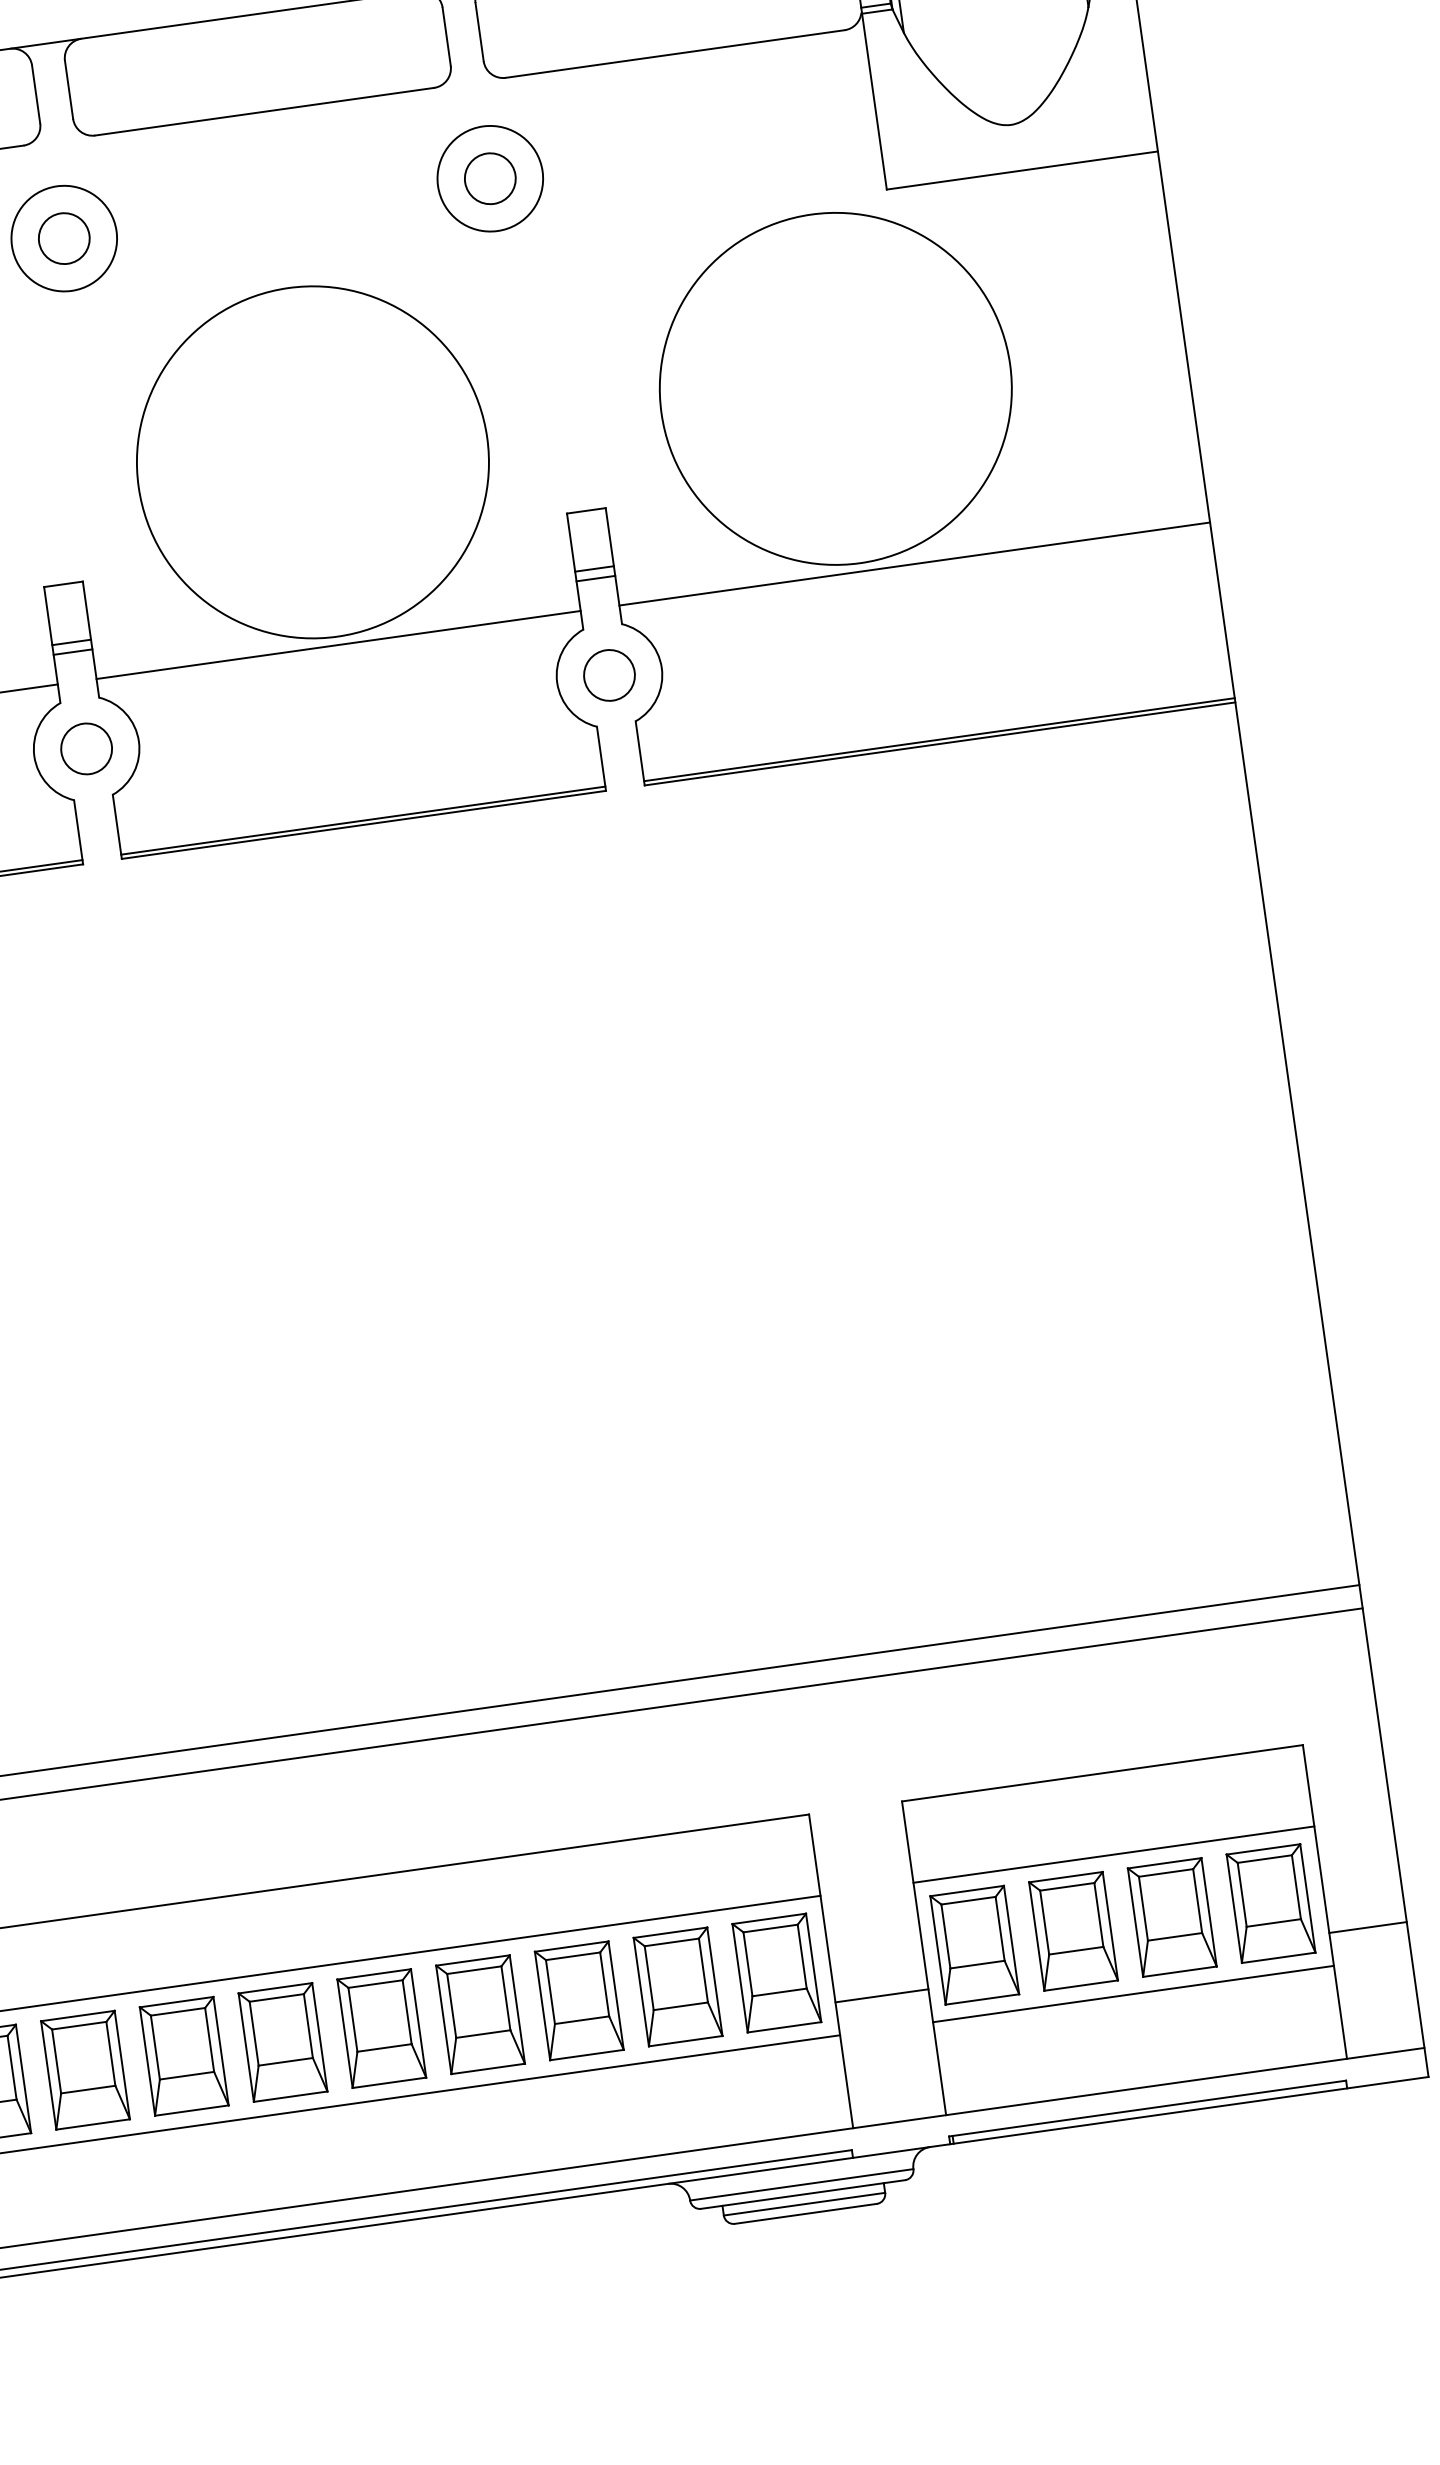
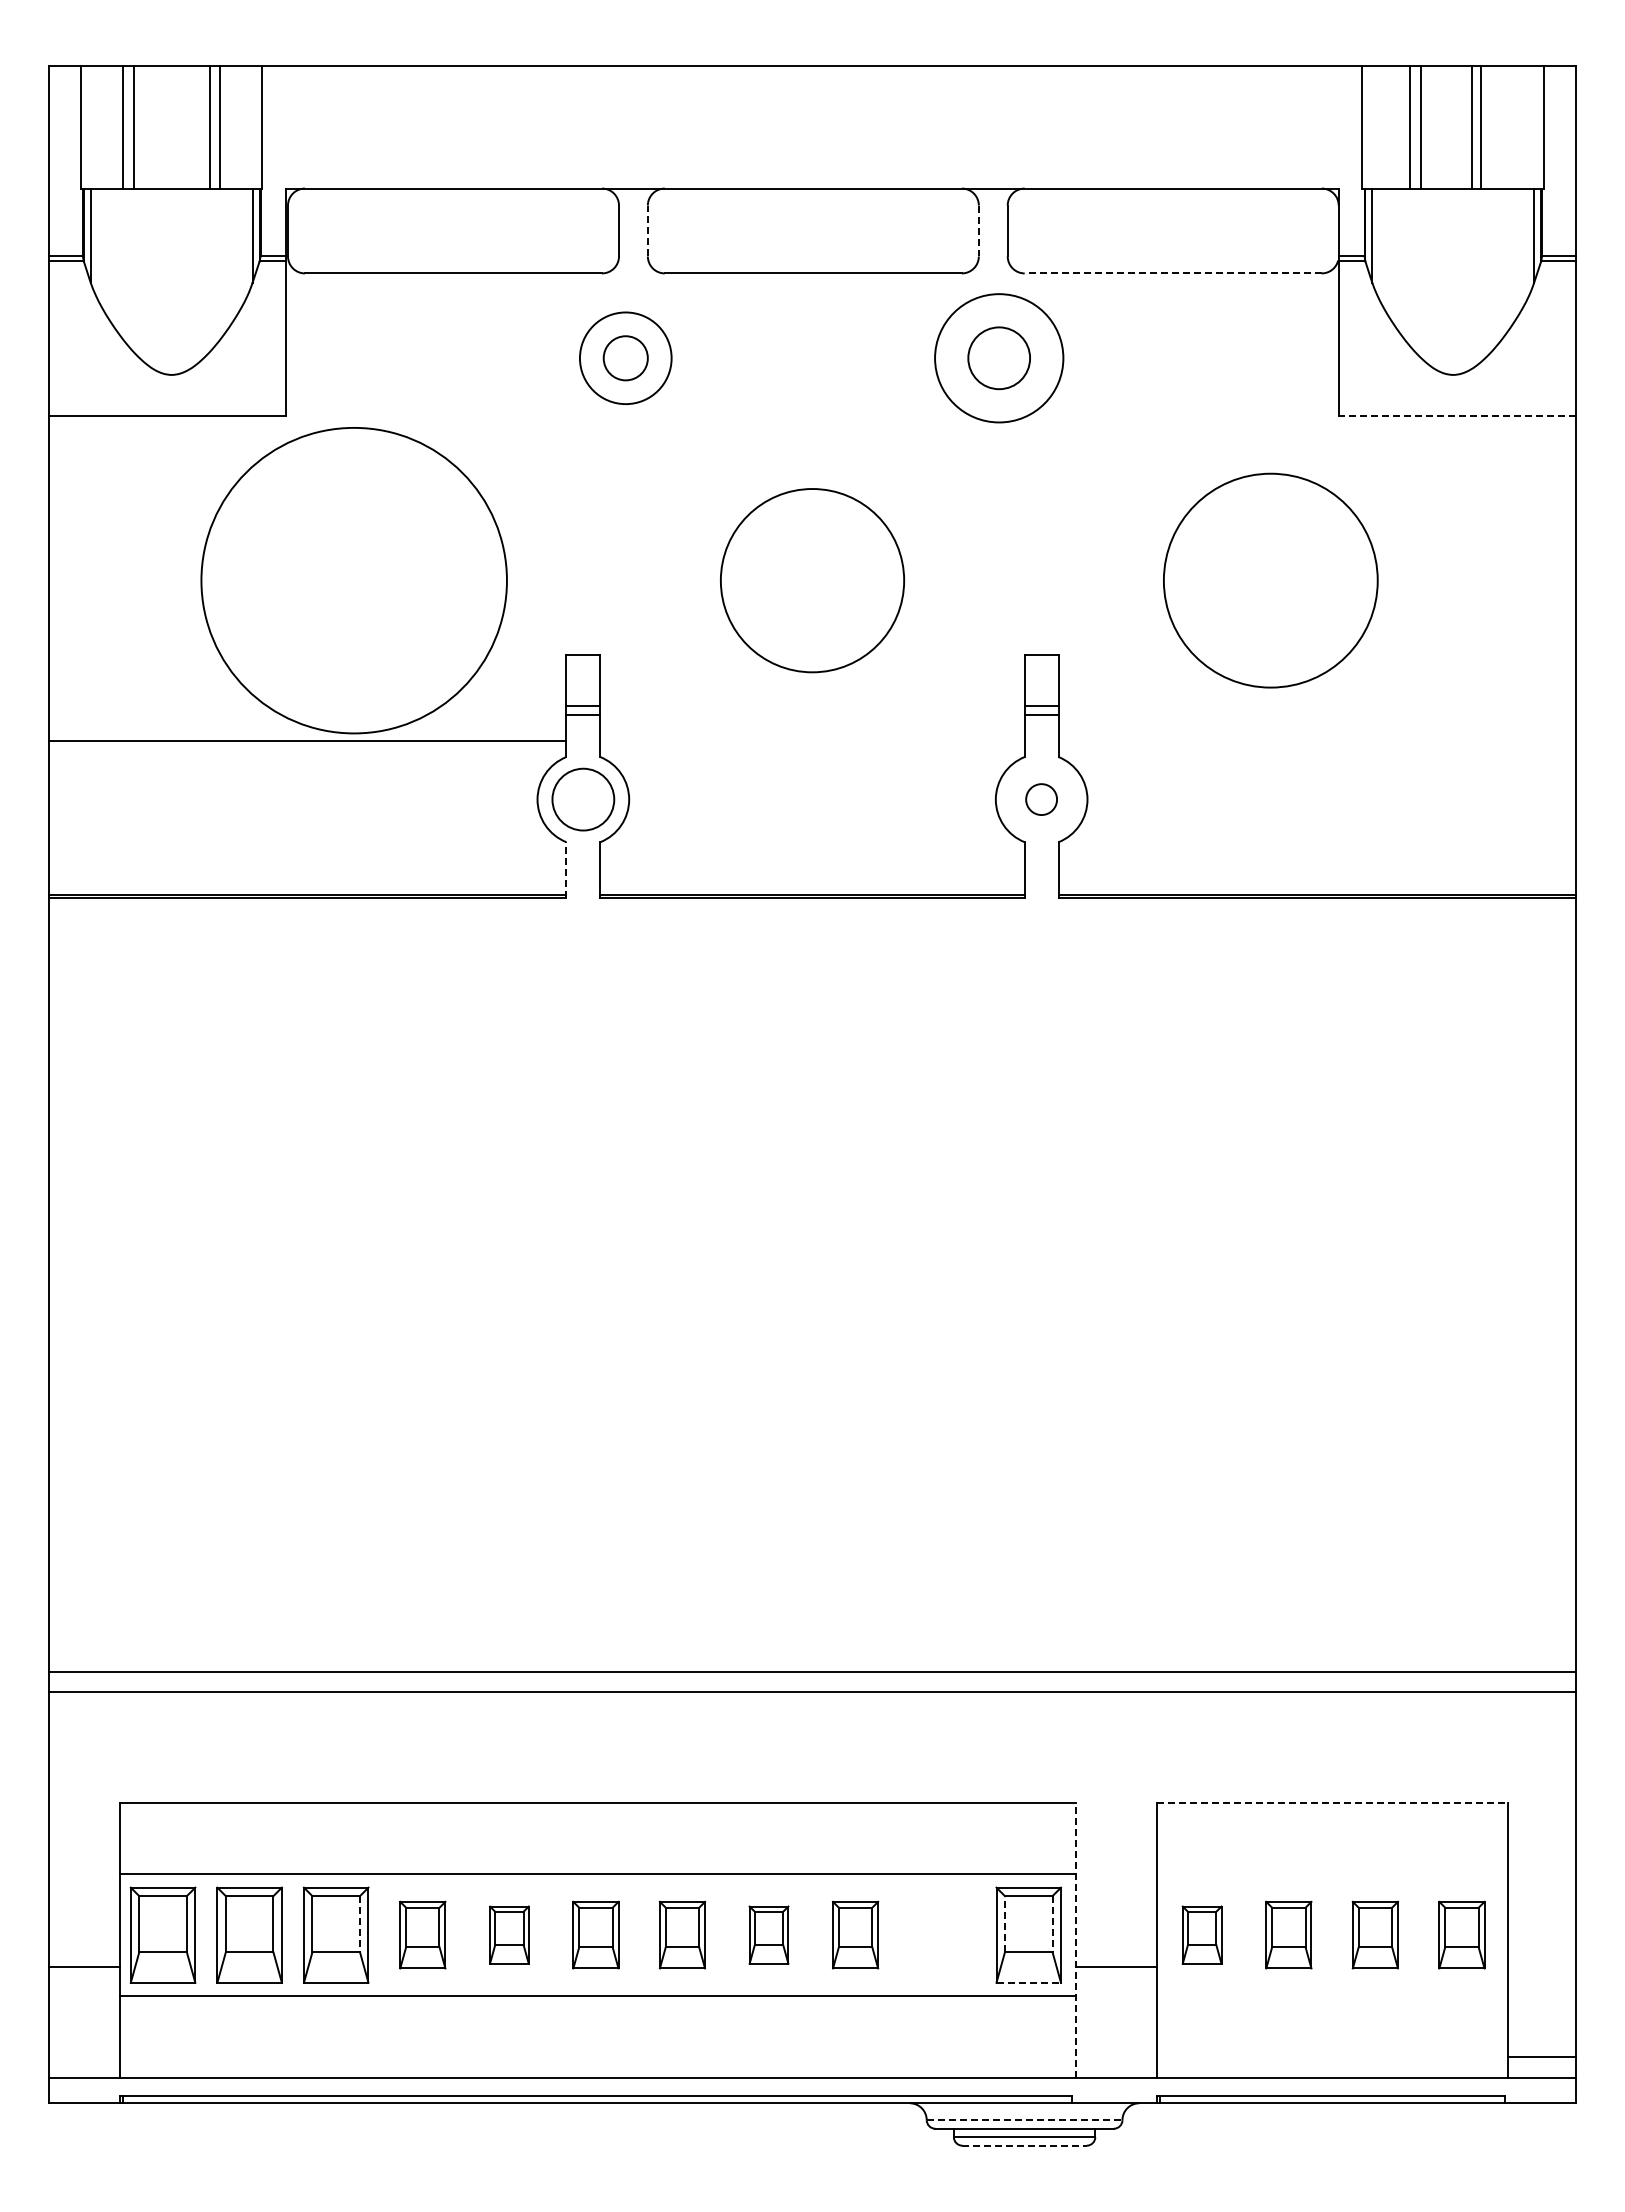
line: (446, 37) -> (978, 231), solid -> dashed
line: (675, 54) -> (1173, 273), solid -> dashed
line: (68, 89) -> (647, 230), solid -> dashed
line: (1022, 170) -> (1457, 415), solid -> dashed
circle: (490, 178) -> (999, 358), size x1.4
circle: (490, 178) -> (999, 358), size x1.4
circle: (835, 388) -> (1270, 580), size x0.7
circle: (312, 462) -> (812, 580), size x0.6
line: (914, 563) -> (1317, 740), removed
line: (338, 644) -> (812, 740), removed
circle: (609, 675) -> (1041, 799), size x0.7
circle: (86, 748) -> (583, 799), size x1.4
line: (78, 831) -> (566, 869), solid -> dashed
line: (1102, 1772) -> (1332, 1802), solid -> dashed
line: (1113, 1855) -> (1332, 1874), removed
part: (1270, 1902) -> (1461, 1934), size x0.7
part: (1172, 1916) -> (1375, 1934), size x0.7
line: (1368, 1927) -> (1542, 2057), moved
part: (1073, 1930) -> (1288, 1934), size x0.7
part: (973, 1944) -> (1201, 1934), size x0.6
line: (802, 1957) -> (1052, 1924), solid -> dashed
line: (747, 1963) -> (1004, 1923), solid -> dashed
line: (830, 1970) -> (1075, 1939), solid -> dashed
part: (677, 1986) -> (941, 1934), removed
line: (1133, 1994) -> (1332, 1996), removed
part: (579, 2000) -> (855, 1934), size x0.7
part: (479, 2014) -> (768, 1934), size x0.6
line: (785, 2026) -> (1029, 1982), solid -> dashed
part: (381, 2027) -> (682, 1934), size x0.7
part: (282, 2041) -> (595, 1934), size x0.7
part: (184, 2055) -> (509, 1934), size x0.6
line: (11, 2068) -> (359, 1924), solid -> dashed
part: (85, 2069) -> (422, 1934), size x0.7
line: (801, 2185) -> (1024, 2120), solid -> dashed
line: (806, 2213) -> (1025, 2145), solid -> dashed

